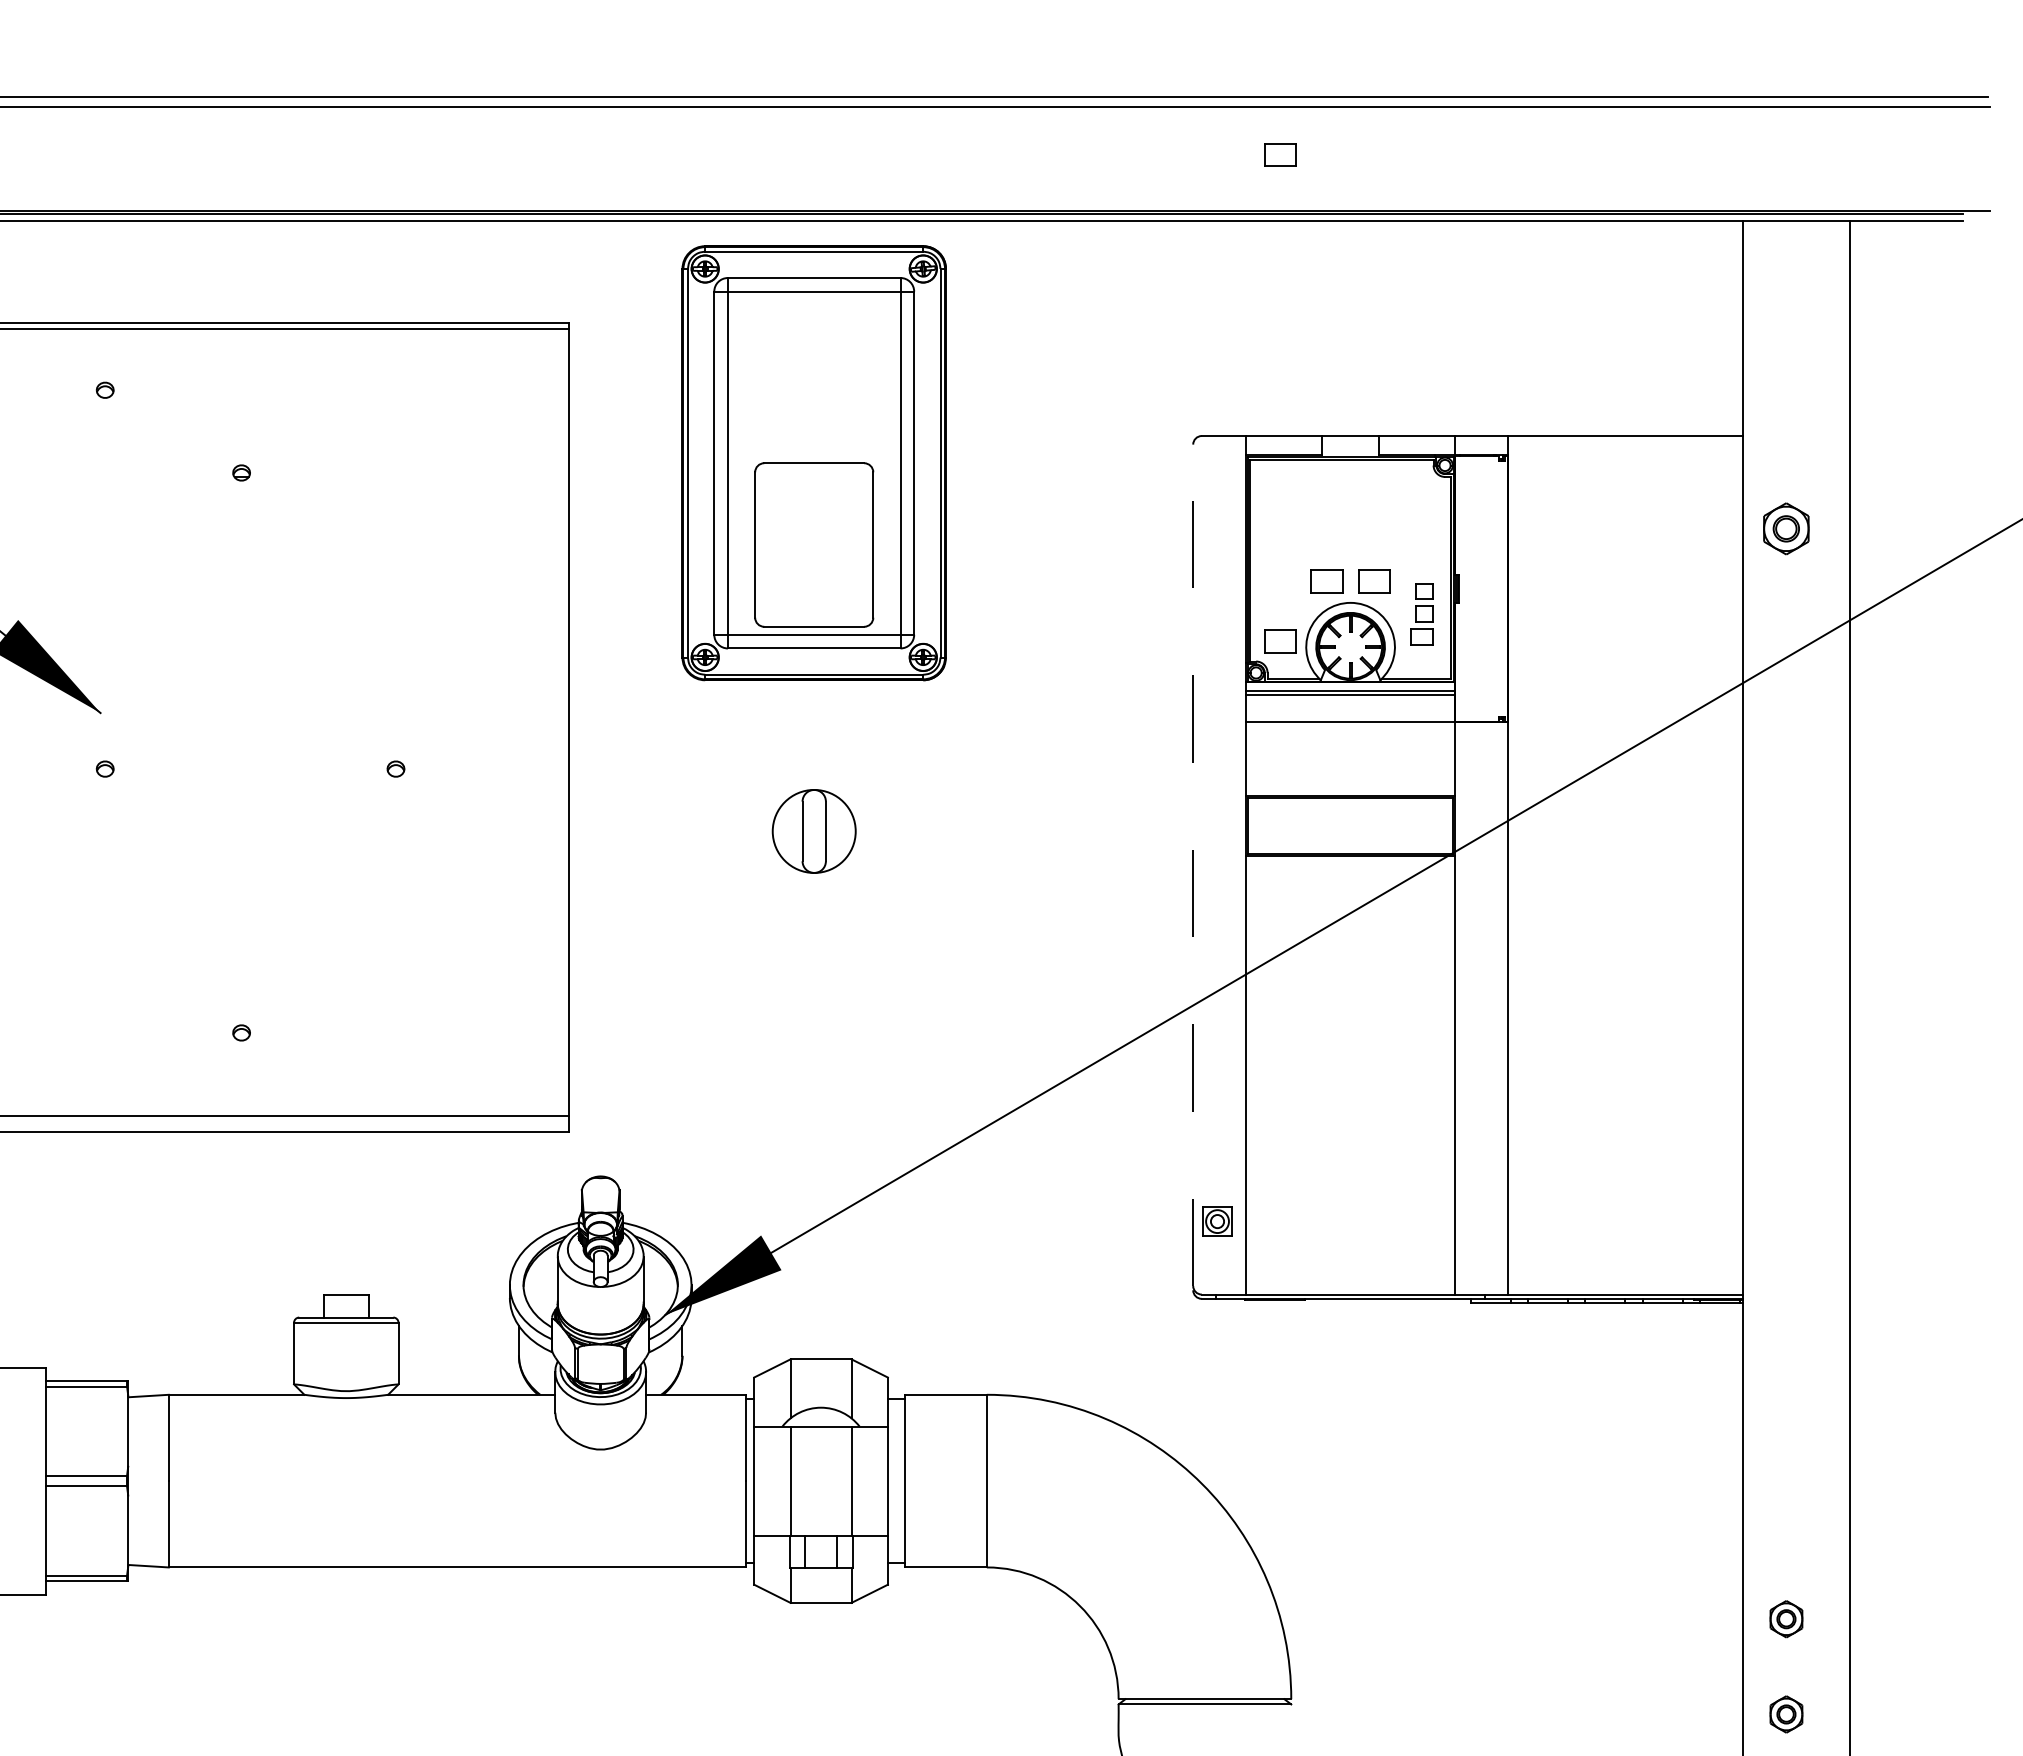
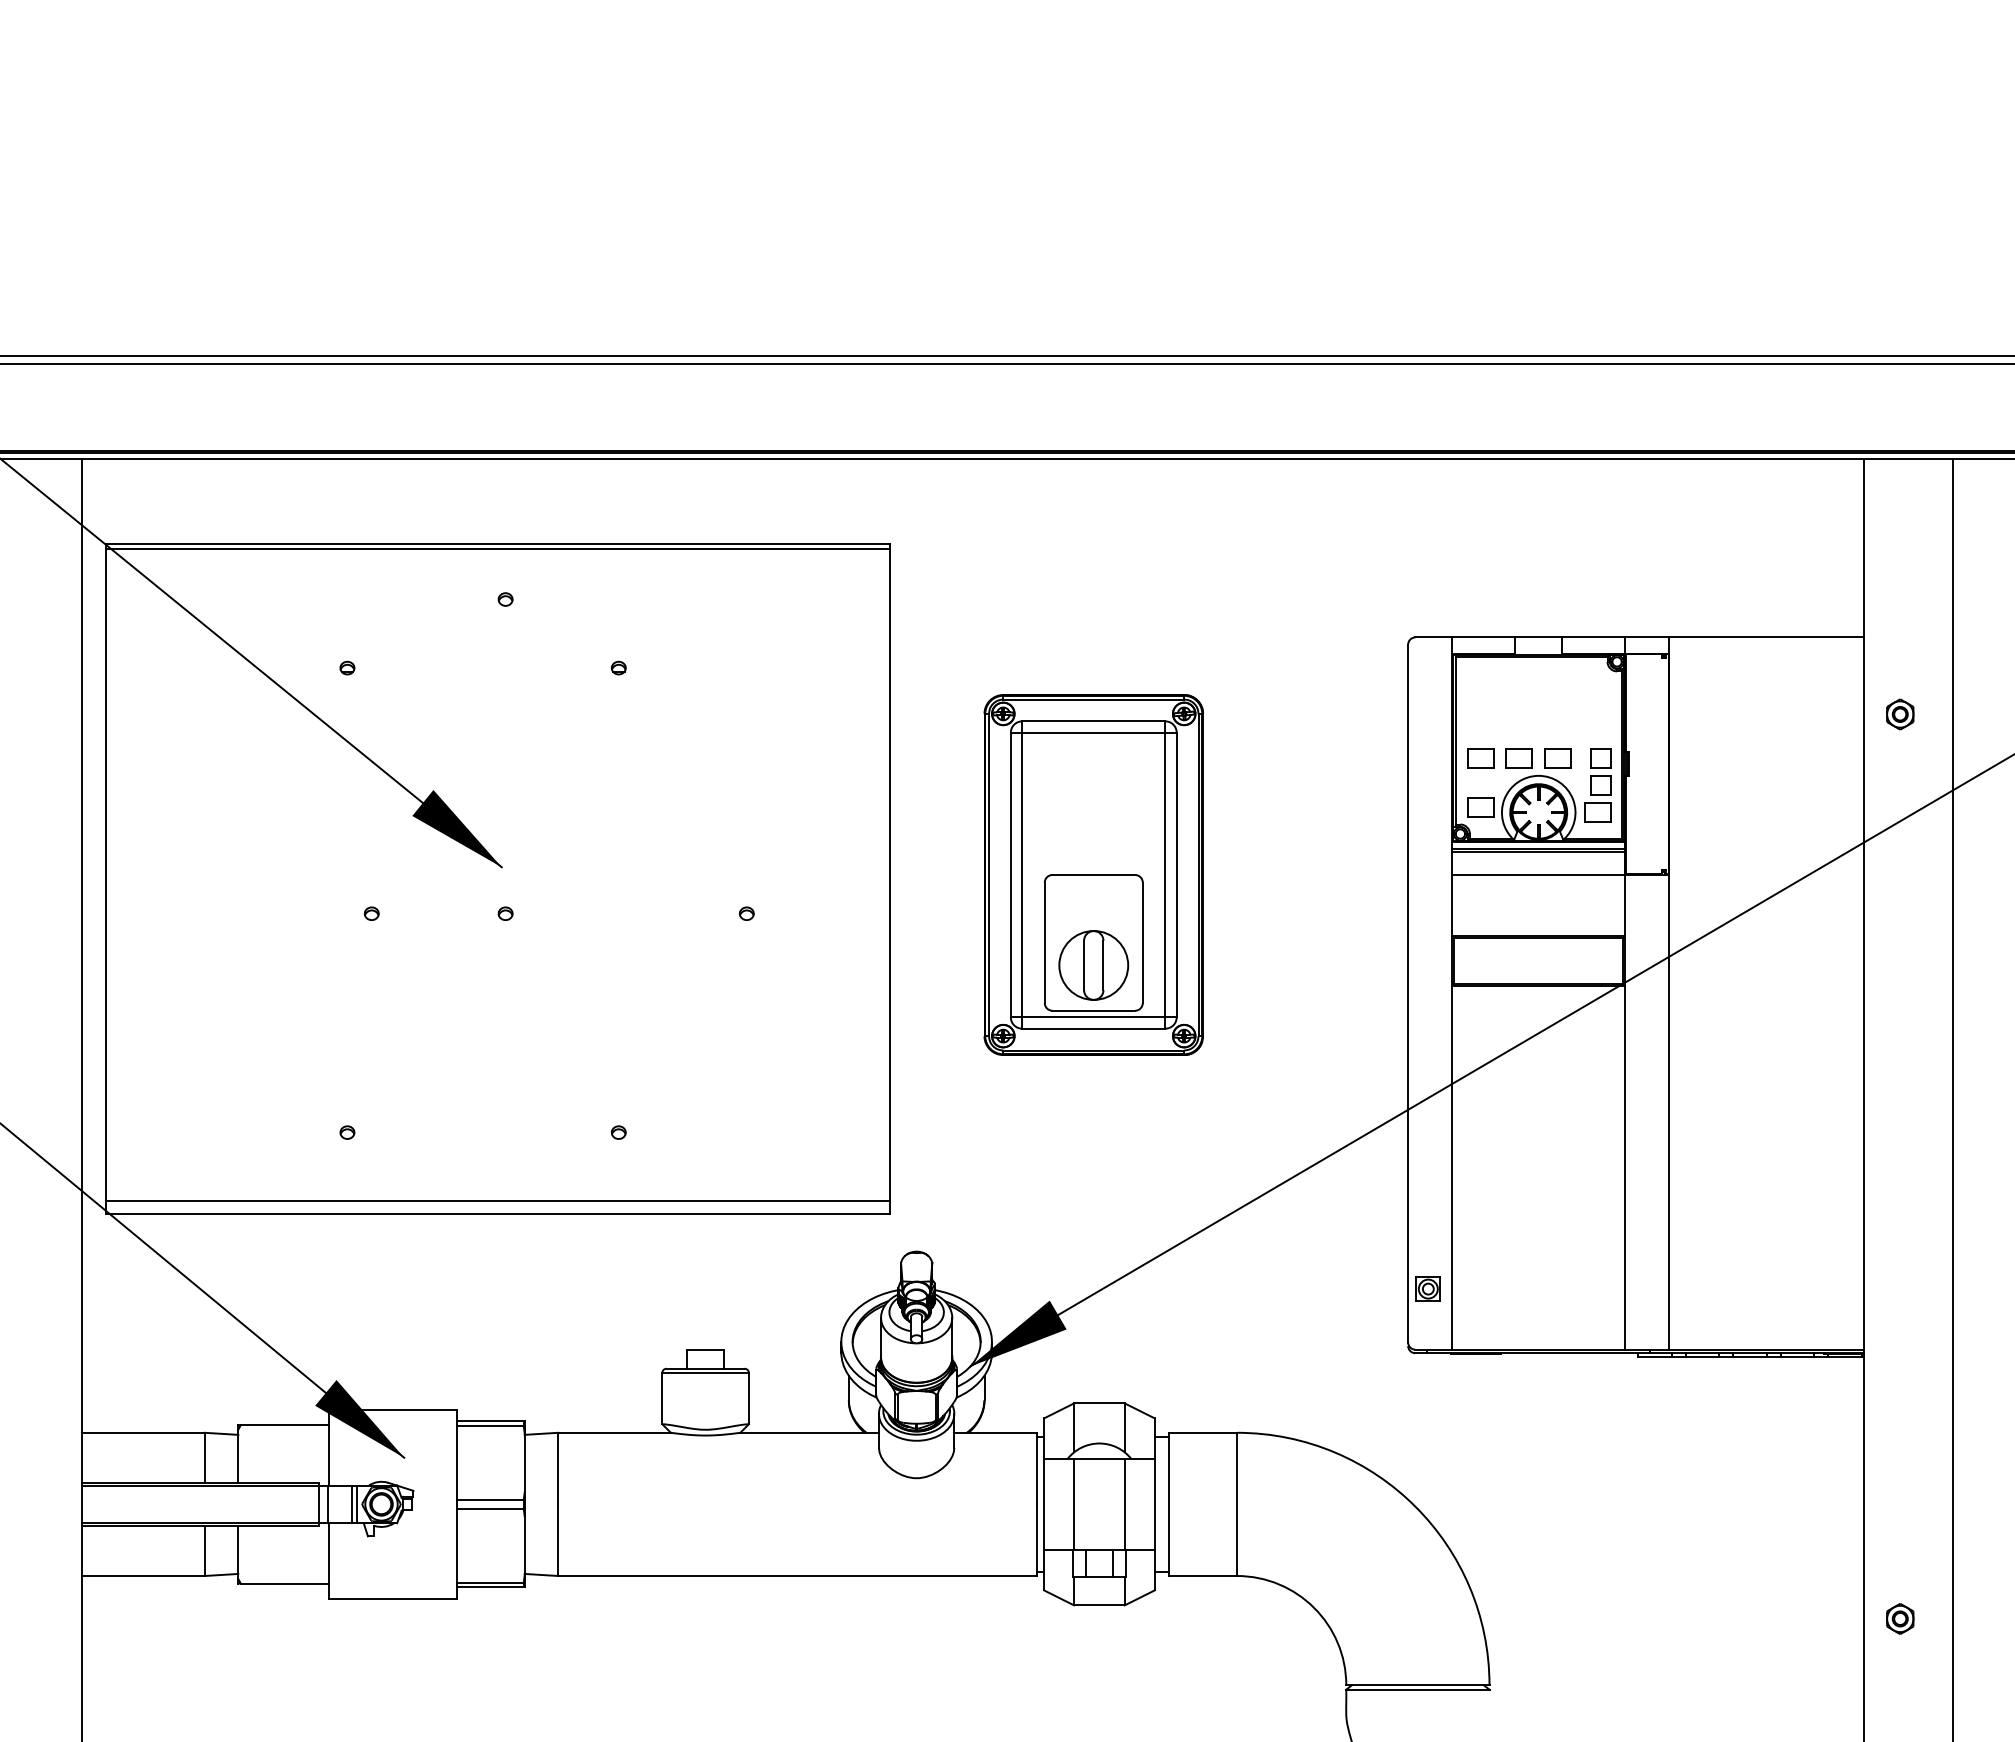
part: (1280, 155) -> (1480, 758), moved
part: (813, 462) -> (1093, 874), moved
part: (1786, 528) -> (1900, 714), size x0.71
part: (1421, 614) -> (1597, 785), size x1.43
line: (1193, 865) -> (1408, 993), dashed -> solid
part: (1786, 1713) -> (1900, 1697), removed

